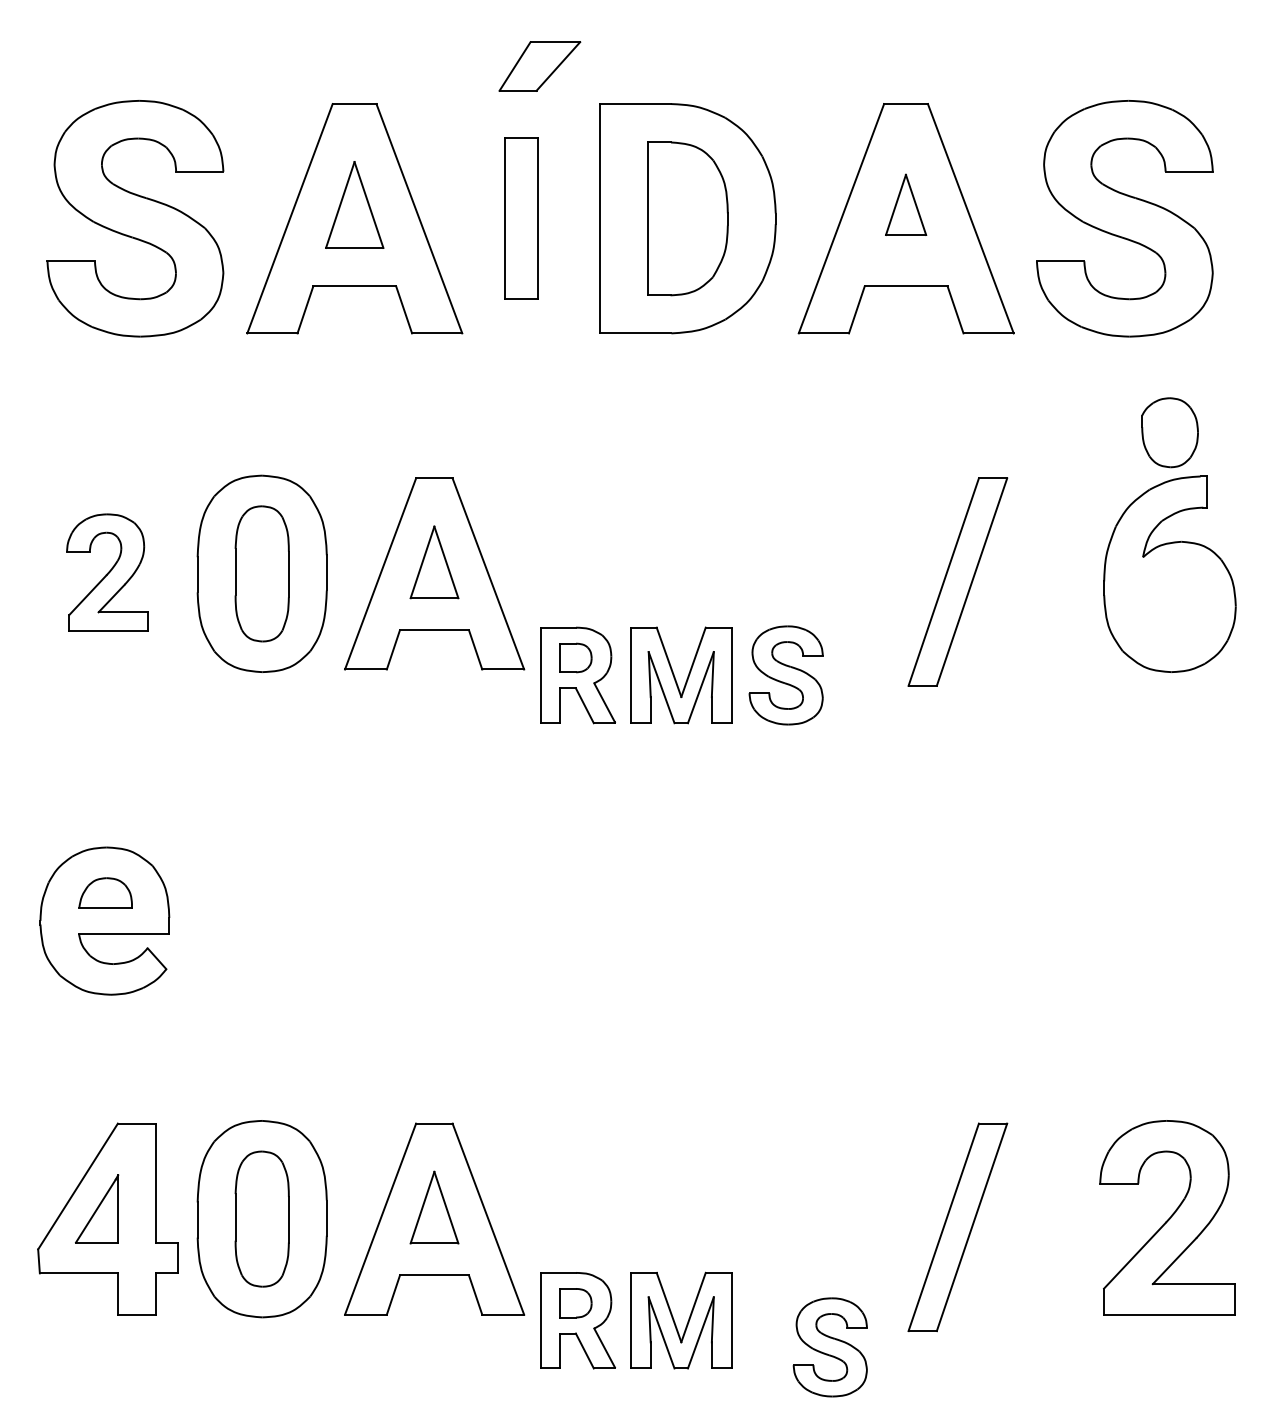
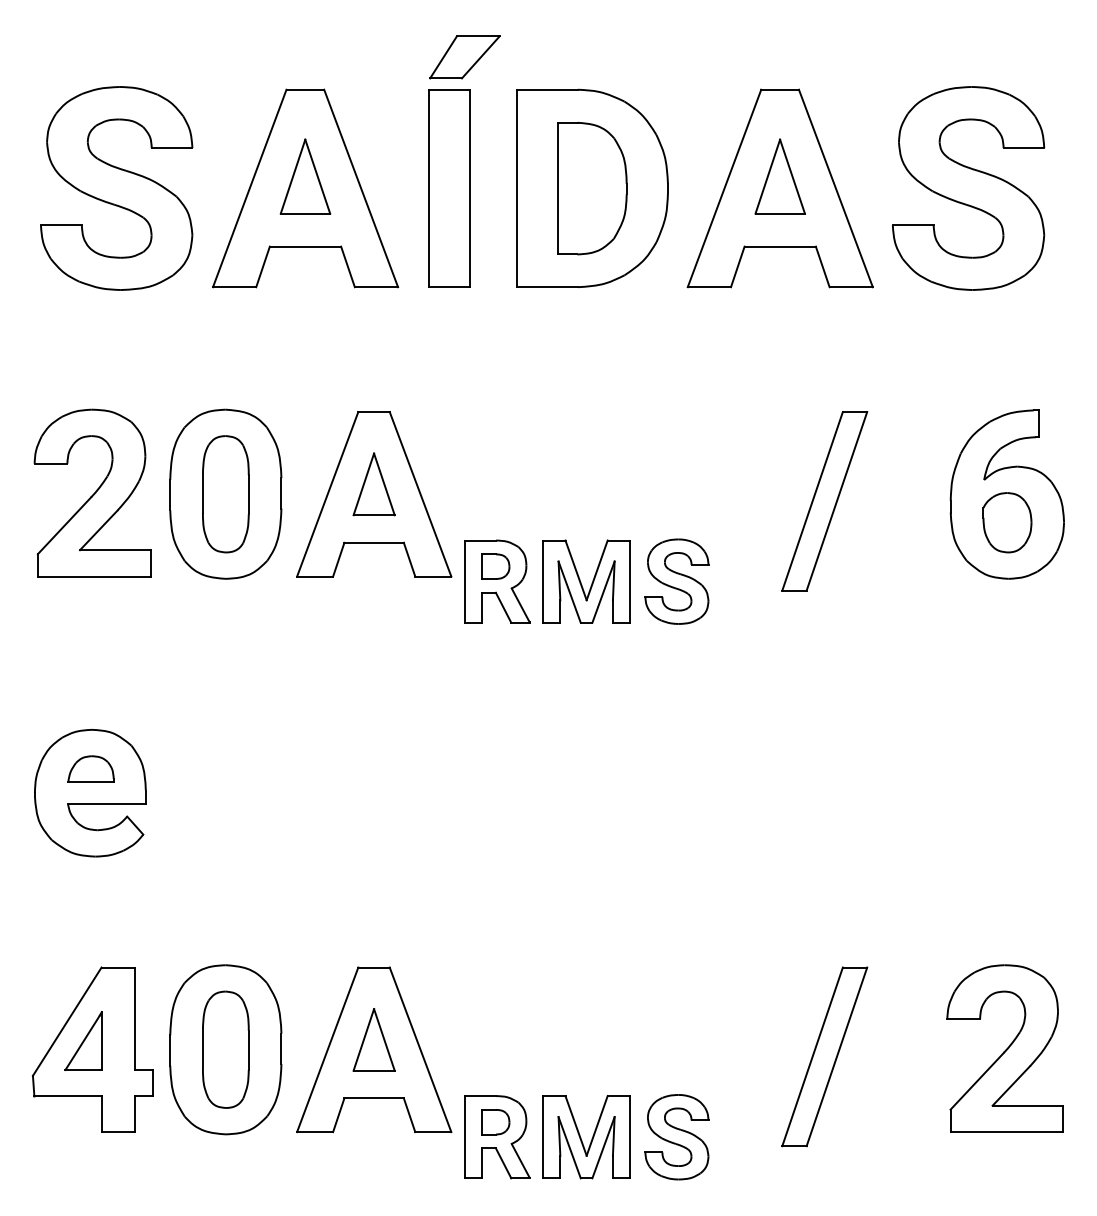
part: (905, 204) -> (779, 176), size x1.43
part: (522, 218) -> (449, 188), size x1.43
part: (1170, 432) -> (1007, 522), moved
part: (107, 571) -> (92, 492), size x1.67
part: (829, 1347) -> (676, 1137), moved

